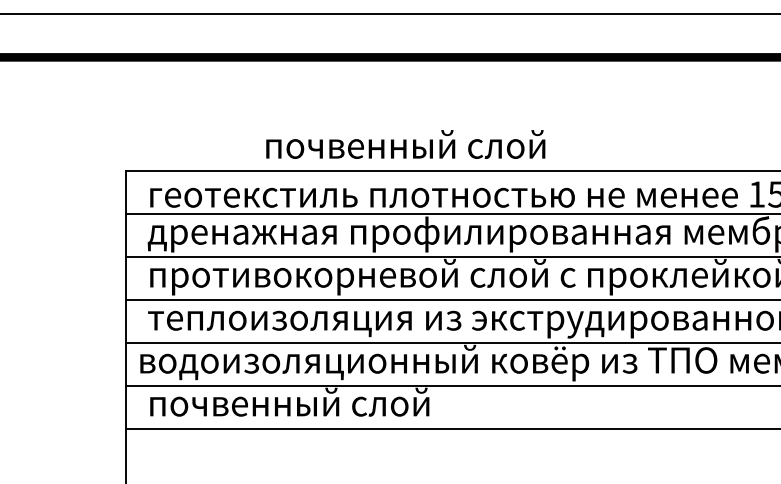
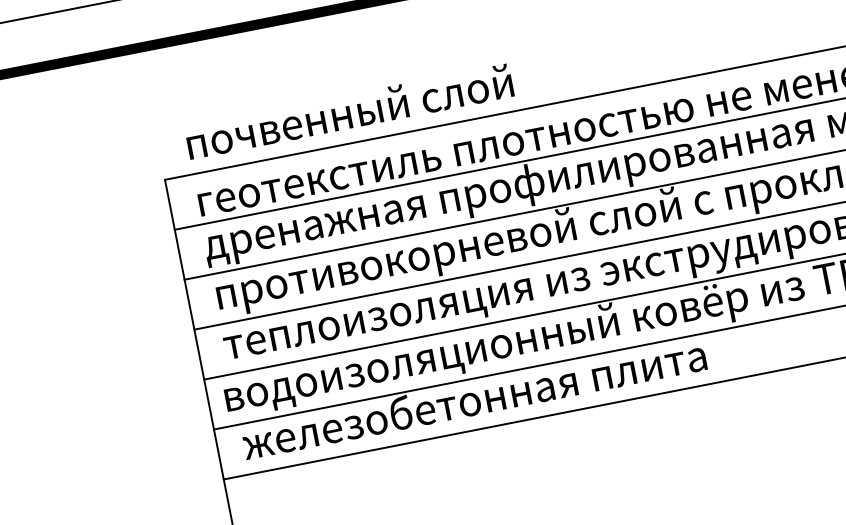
text: (405, 144) -> (349, 111), moved
text: (345, 401) -> (472, 397), почвенный слой -> железобетонная плита

